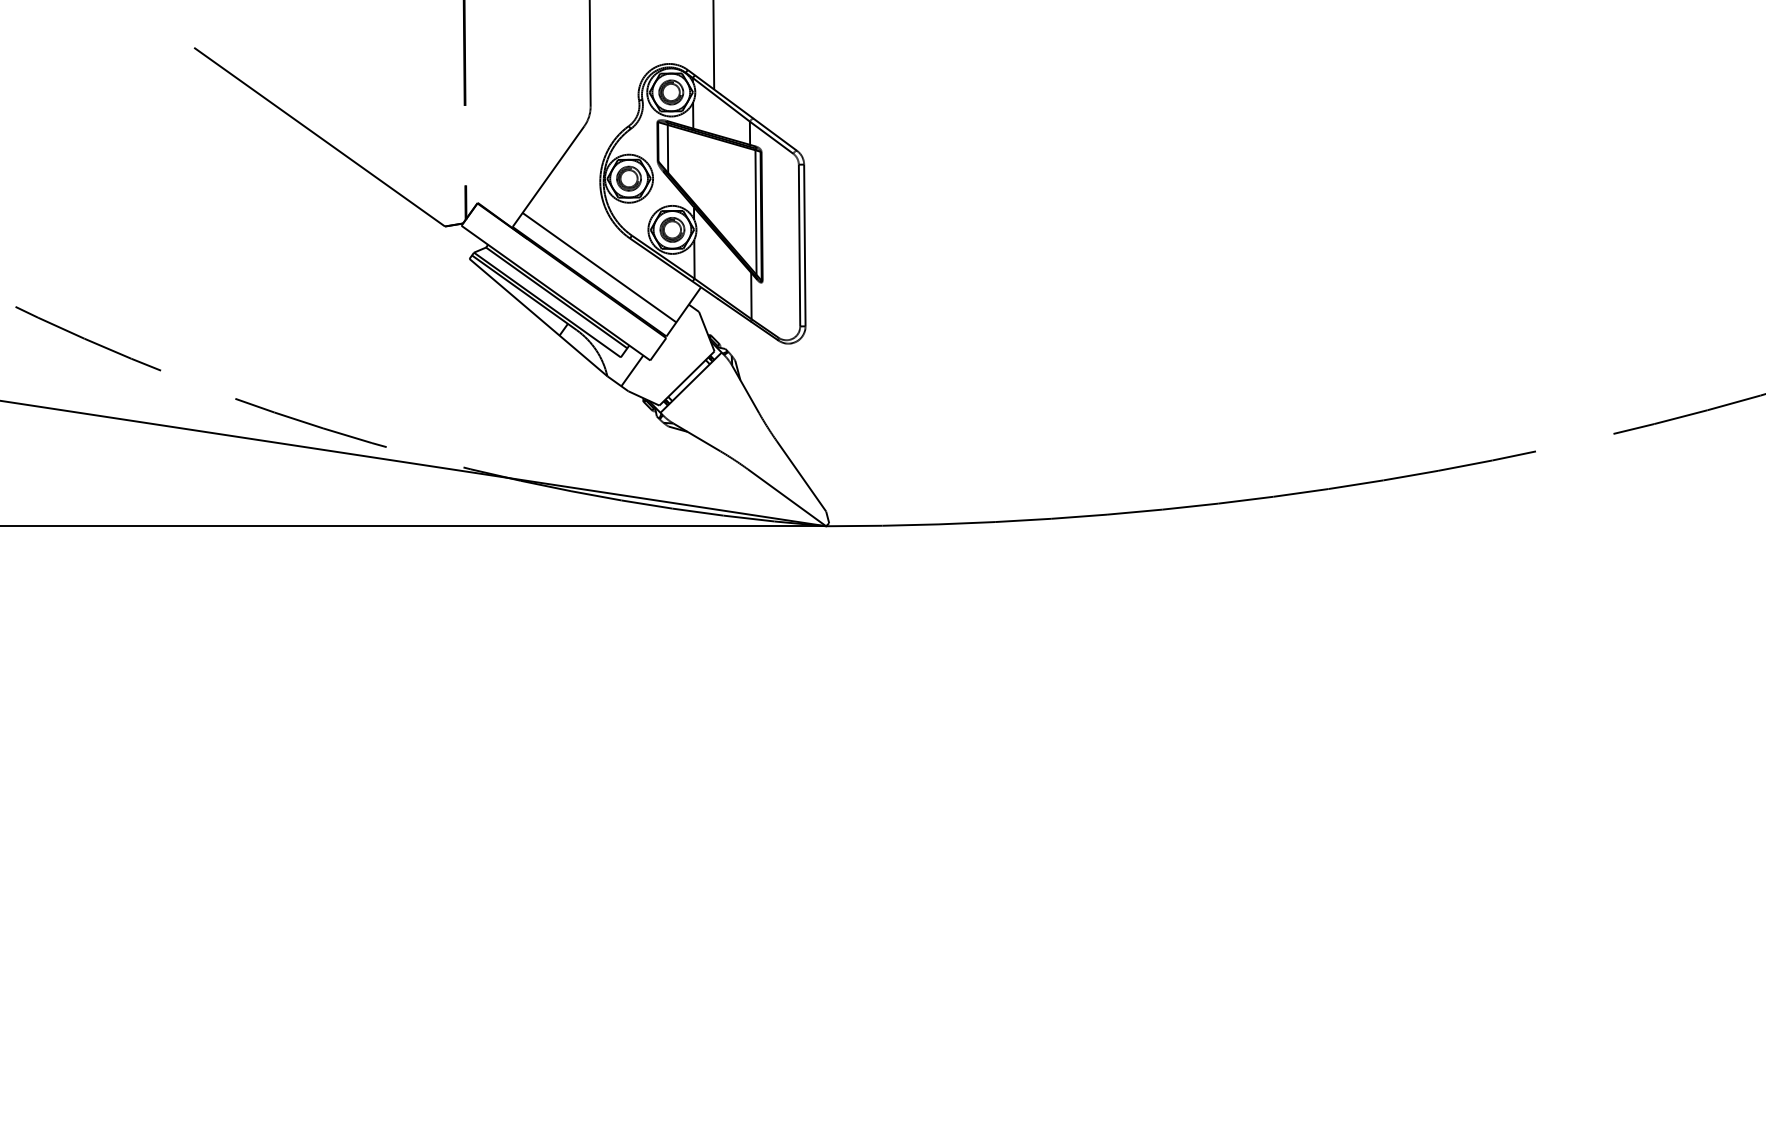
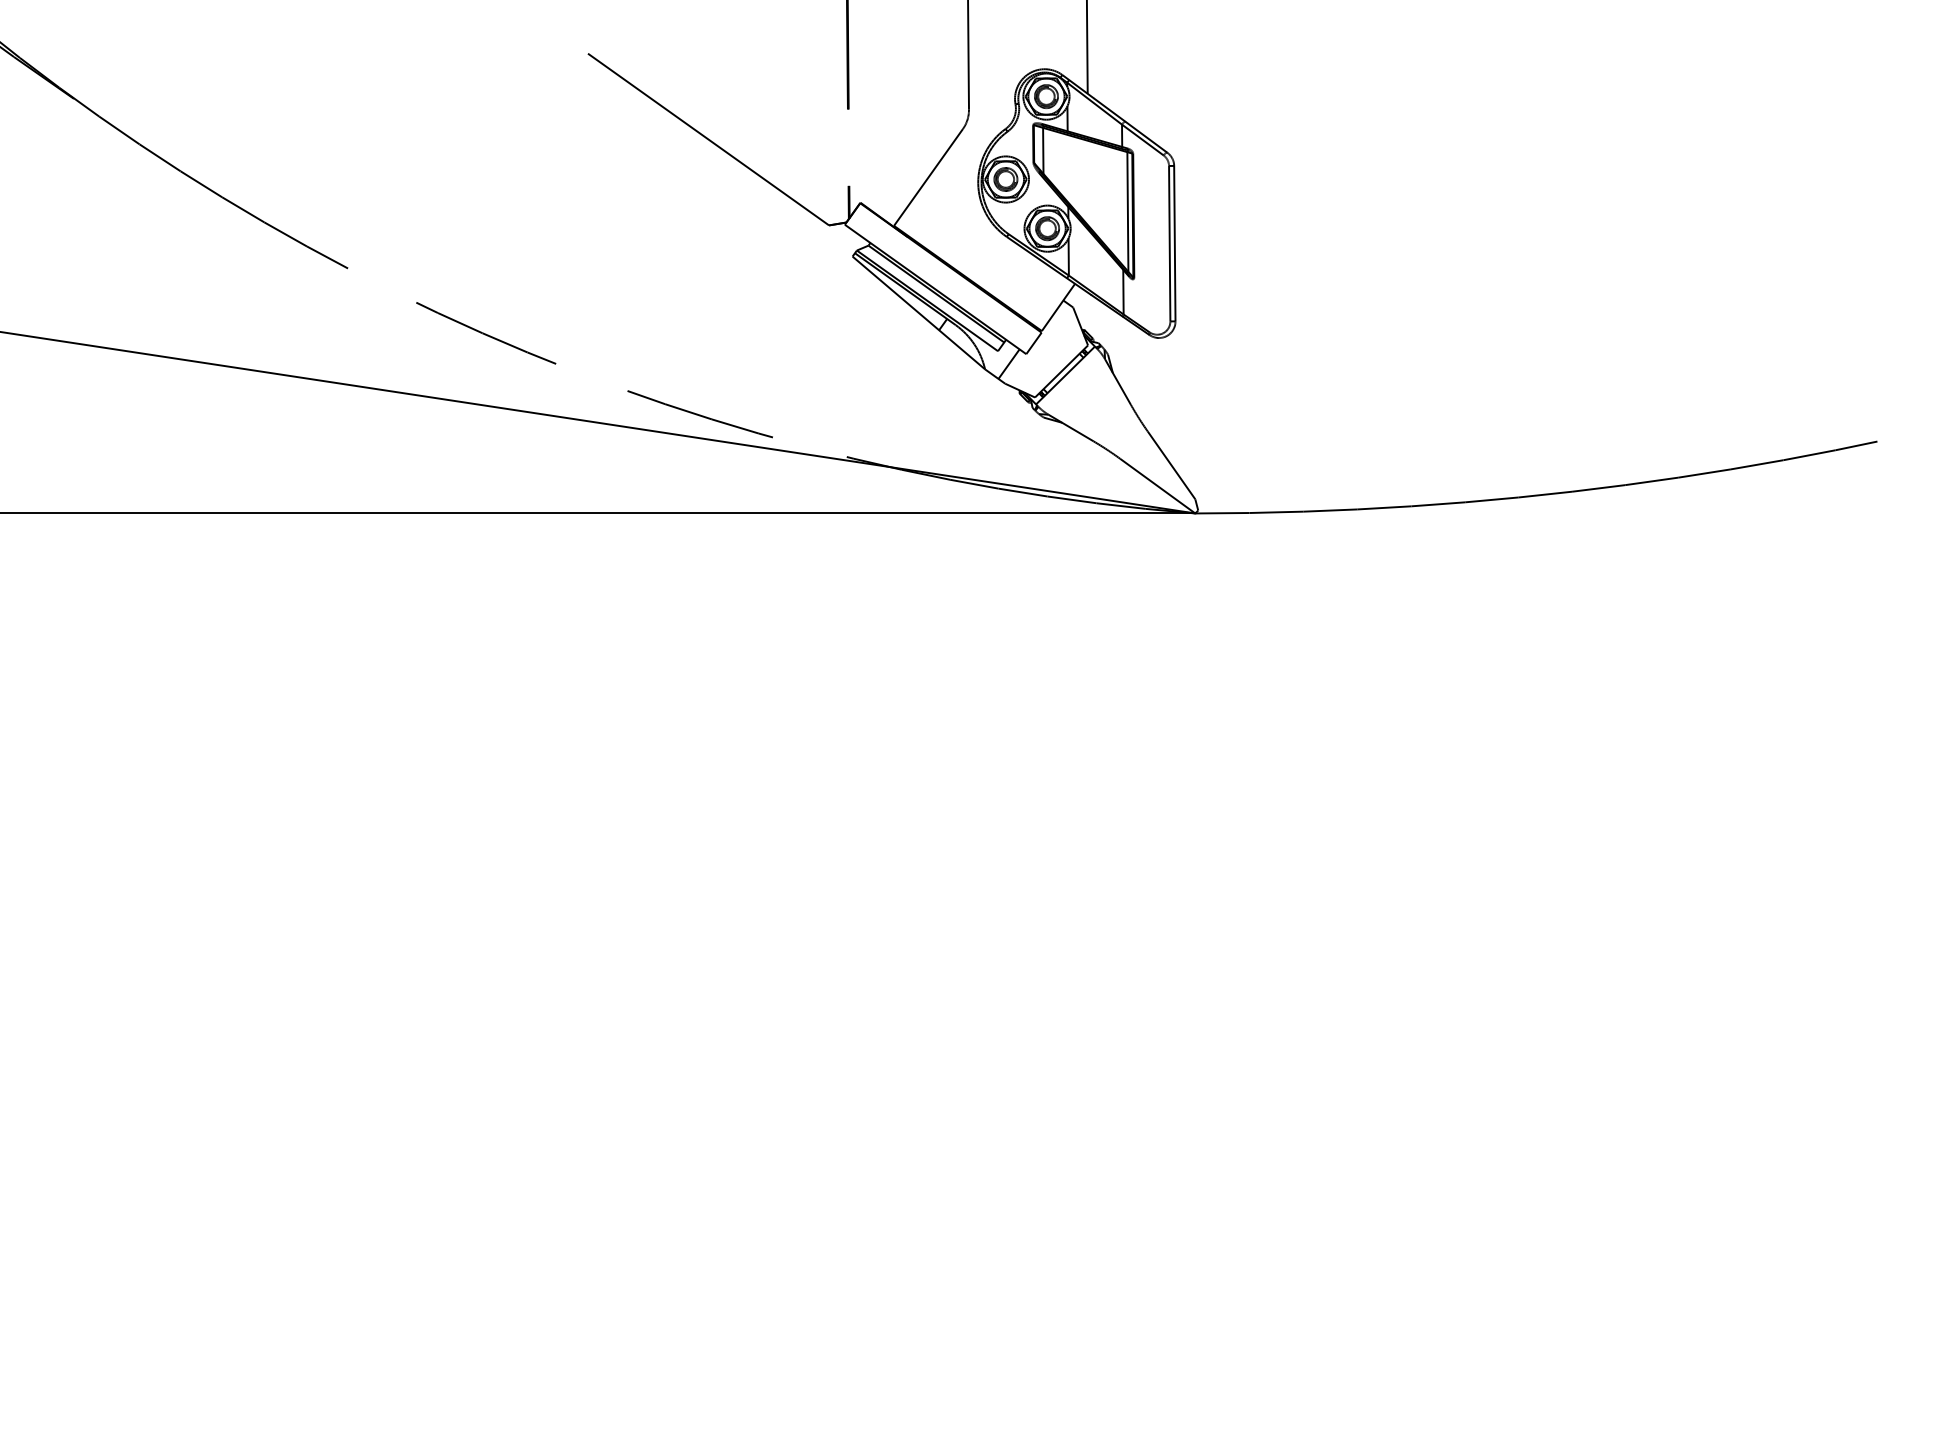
line: (599, 267) -> (977, 264), removed

